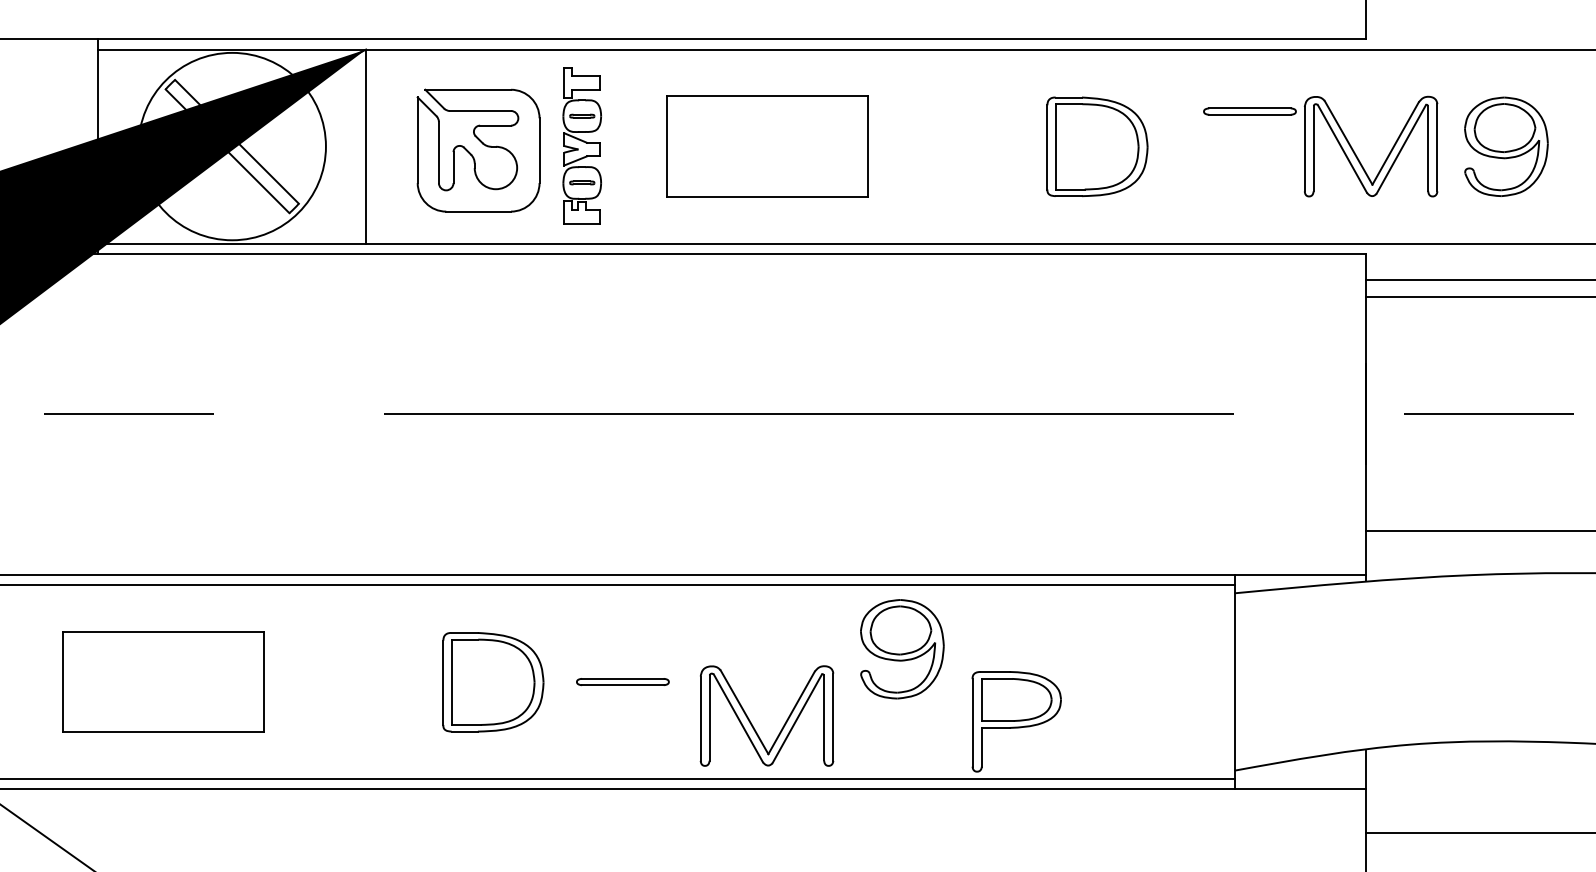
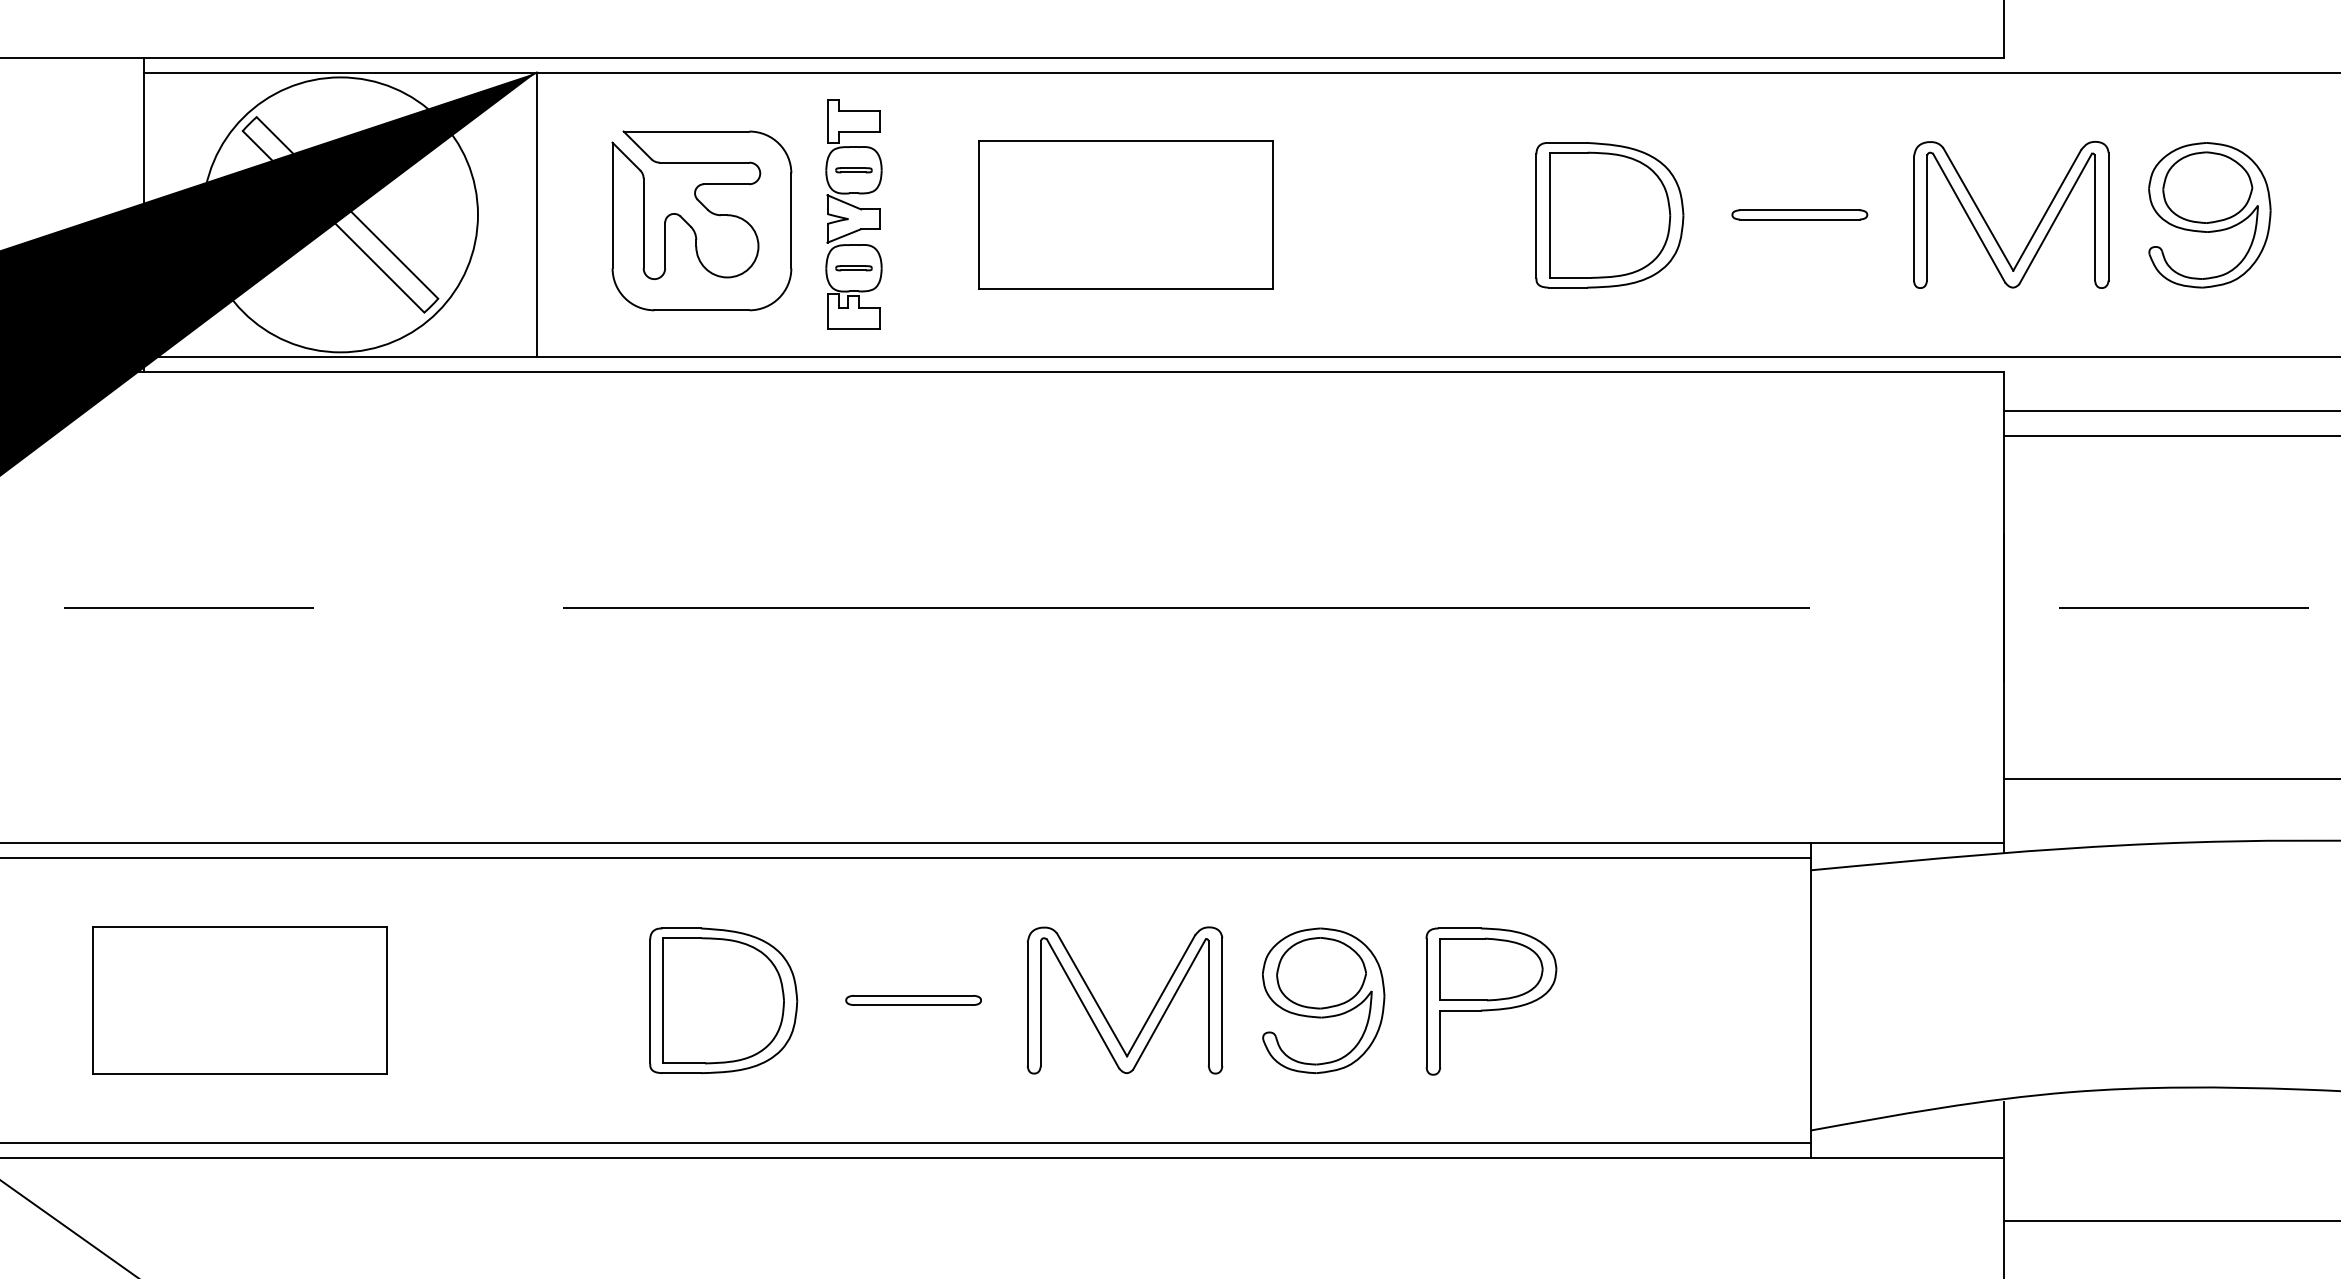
part: (1249, 111) -> (1799, 214), moved
part: (902, 649) -> (1323, 1001), moved
part: (1016, 721) -> (1491, 1001), moved
part: (753, 725) -> (1105, 1014), moved

